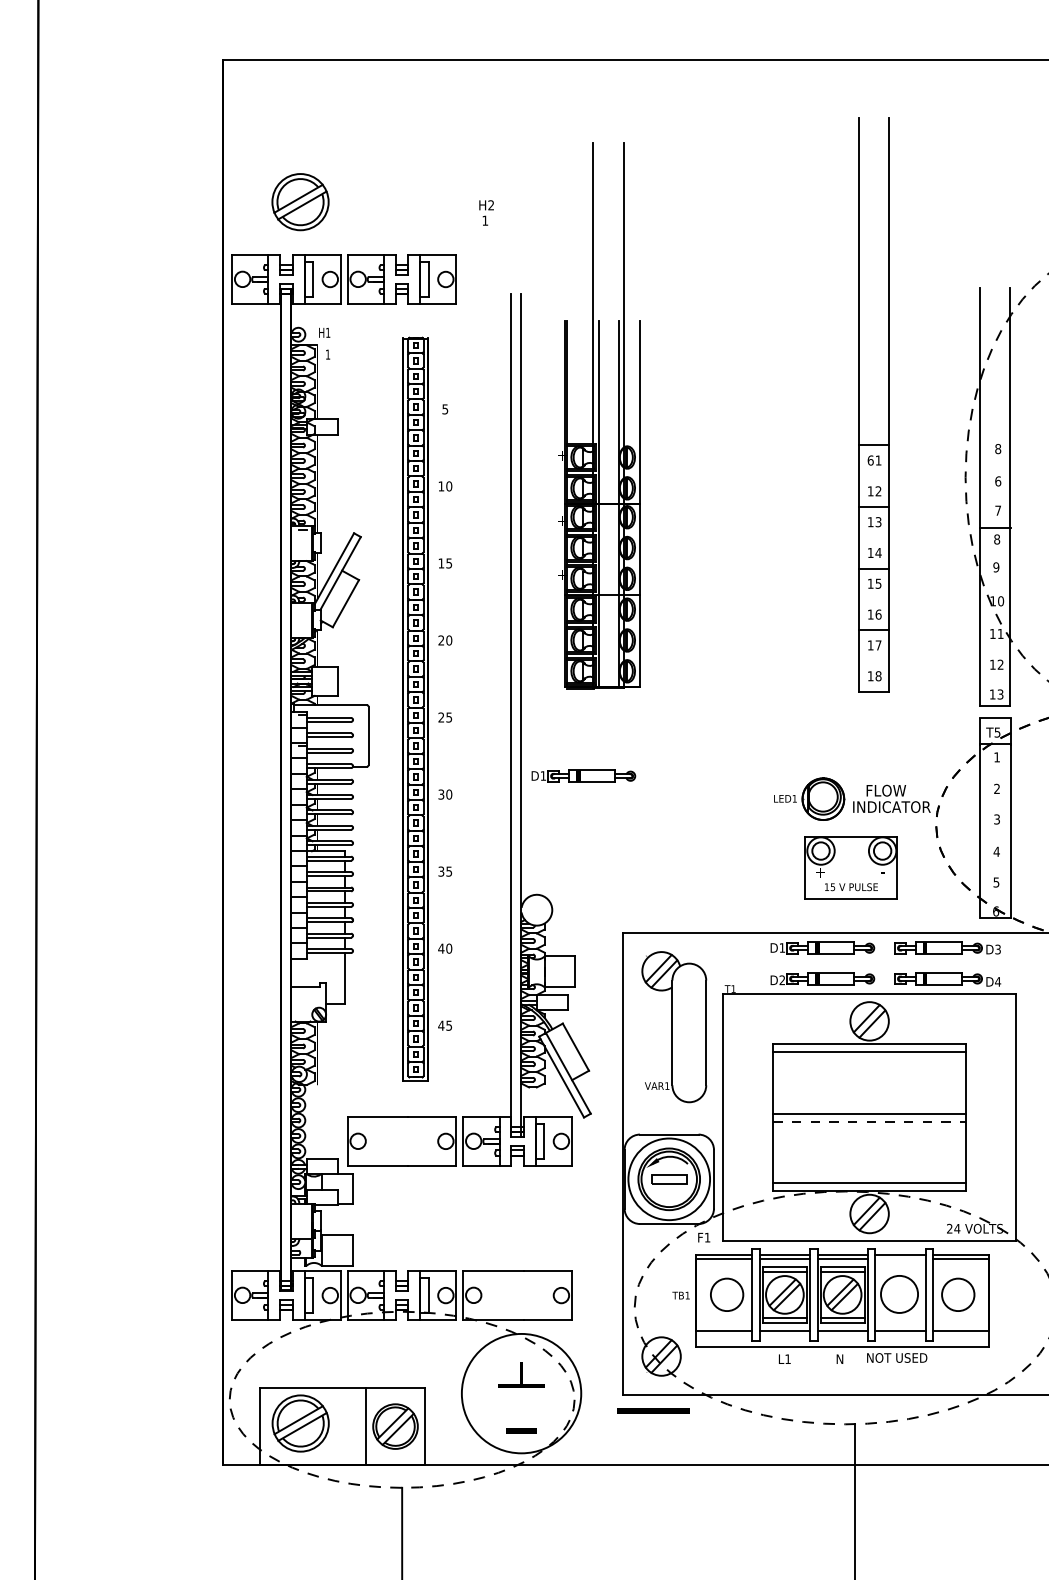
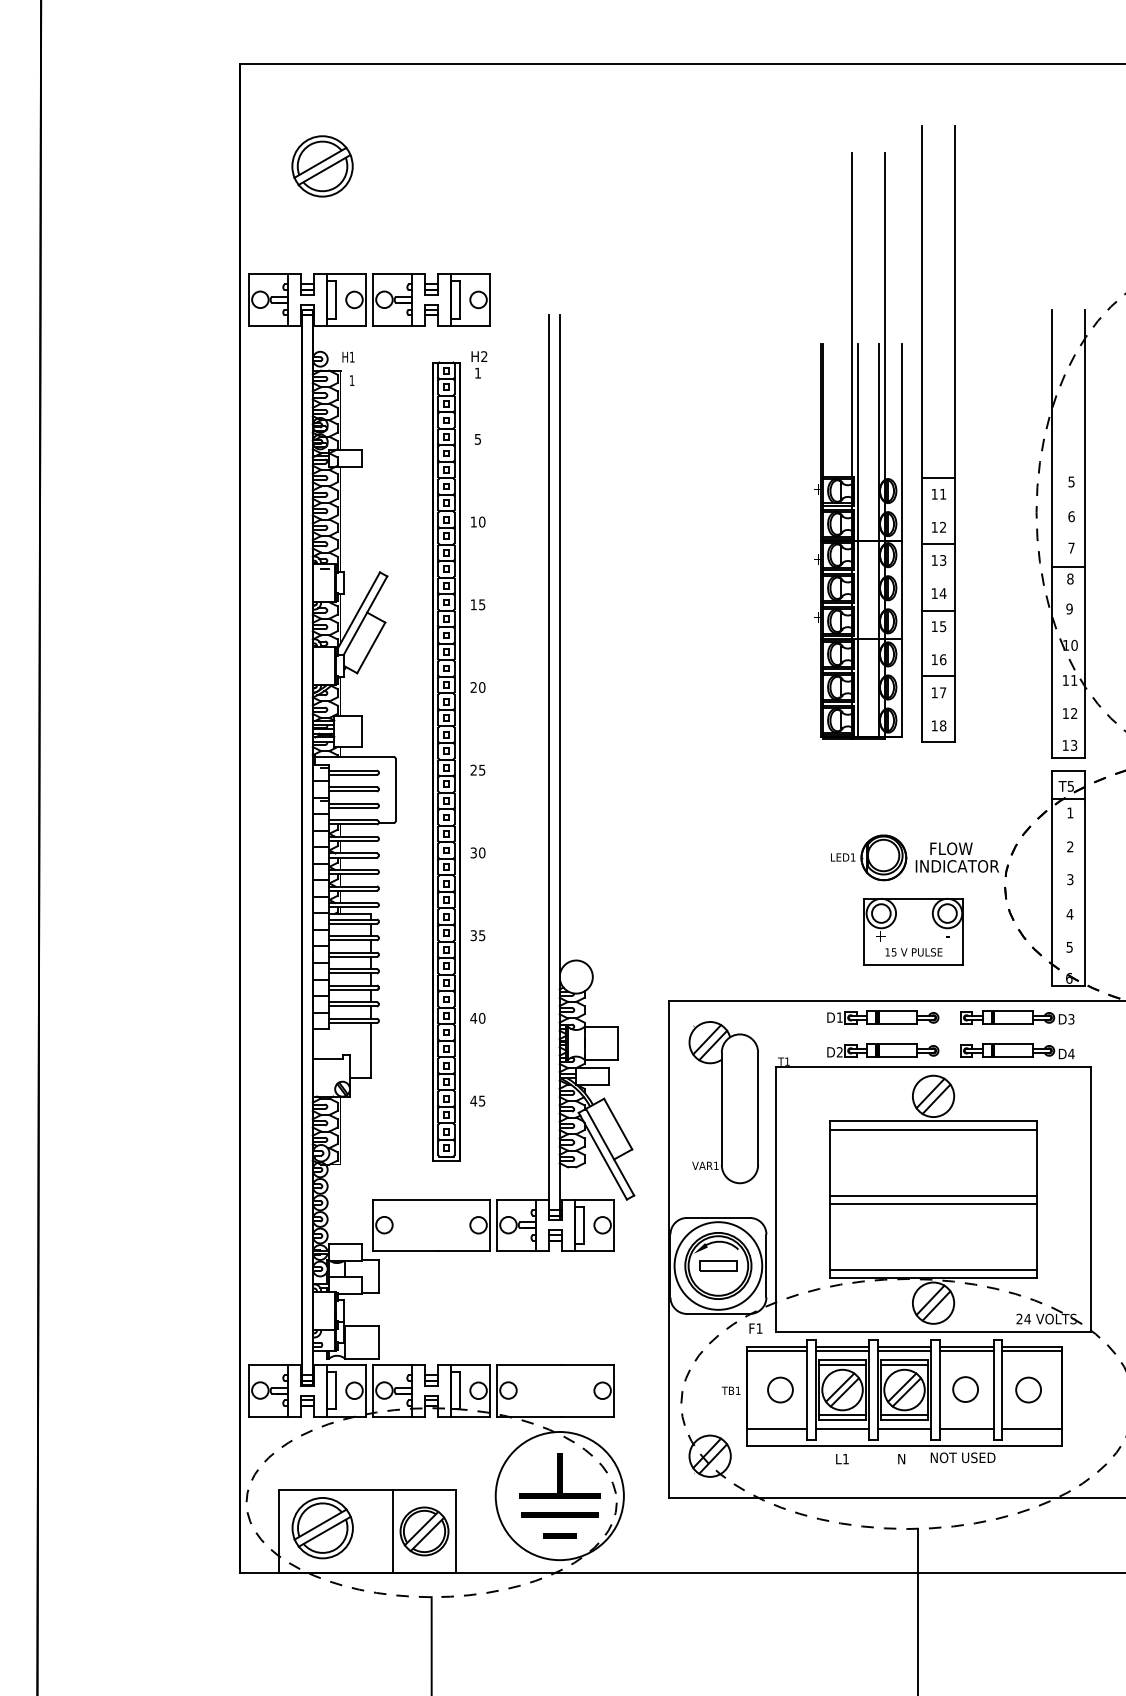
part: (300, 202) -> (322, 166), moved
text: (486, 212) -> (479, 364), moved
part: (599, 415) -> (858, 445), moved
text: (998, 449) -> (1071, 482), 8 -> 5
text: (870, 460) -> (934, 494), 61 -> 11
part: (583, 775) -> (626, 832), removed
line: (870, 1121) -> (934, 1203), dashed -> solid
line: (900, 1258) -> (966, 1350), added
circle: (726, 1294) -> (779, 1389), size x0.71
circle: (899, 1294) -> (965, 1389), size x0.62
circle: (957, 1294) -> (1027, 1389), size x0.71
part: (521, 1374) -> (559, 1475), size x1.67
line: (653, 1410) -> (559, 1514), moved

